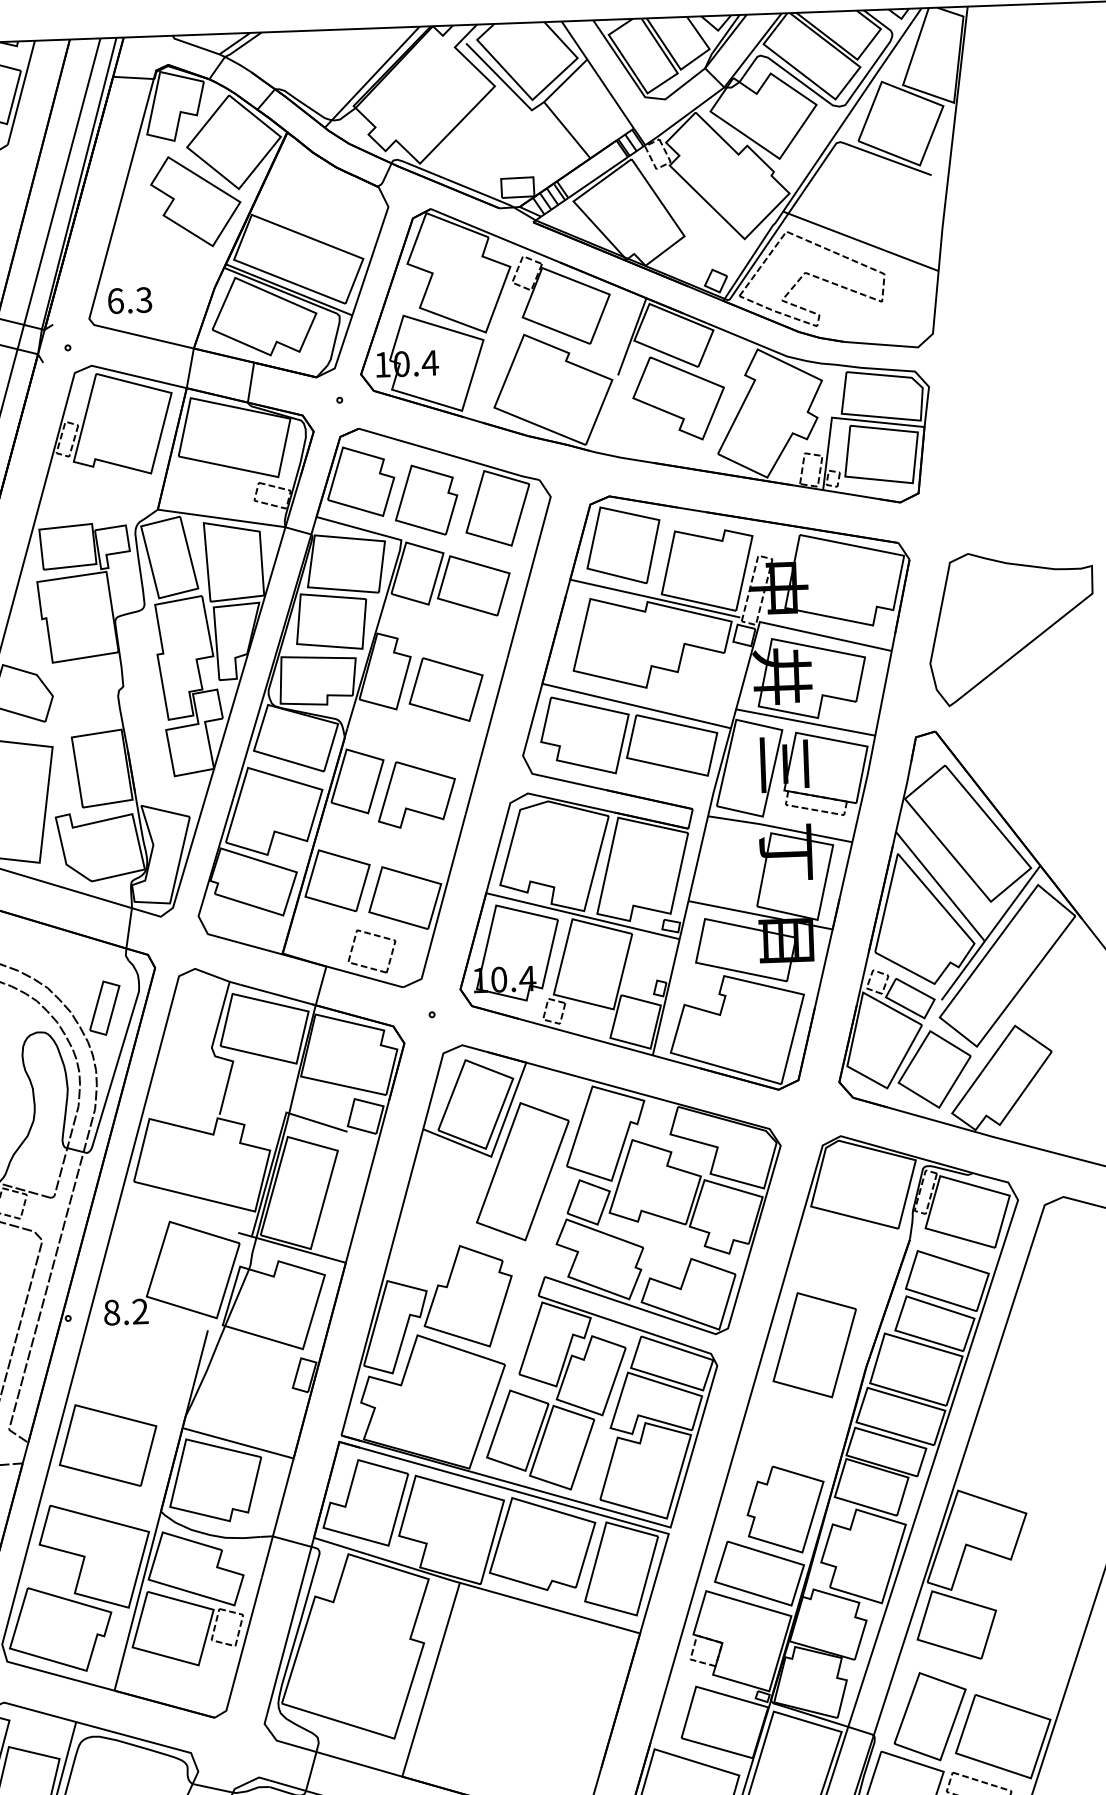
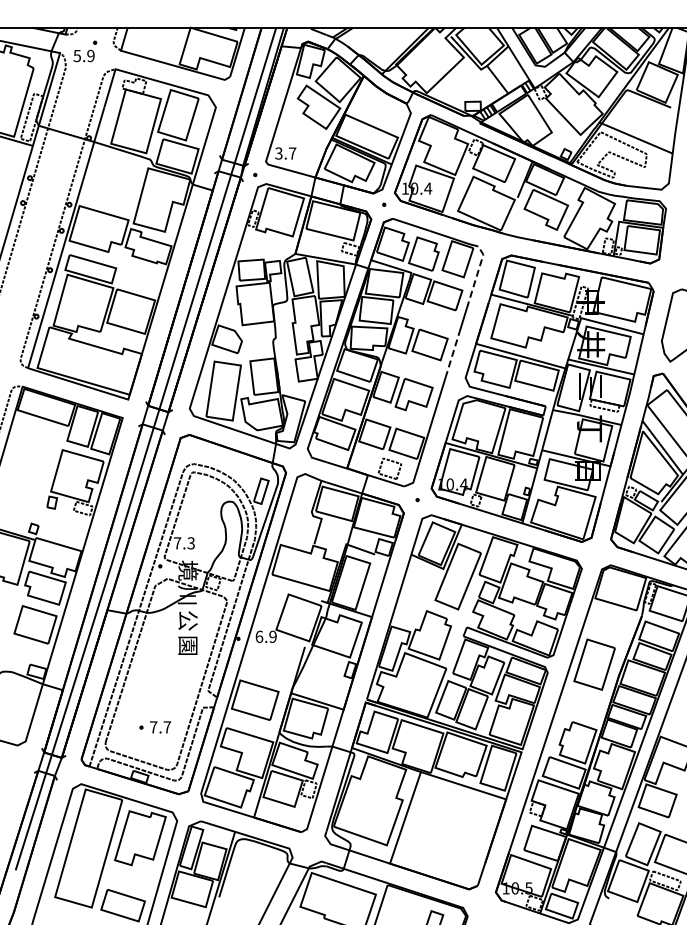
text: (129, 300) -> (285, 153), 6.3 -> 3.7
line: (537, 540) -> (476, 275), solid -> dashed
line: (493, 707) -> (452, 354), solid -> dashed
text: (124, 1311) -> (265, 636), 8.2 -> 6.9

